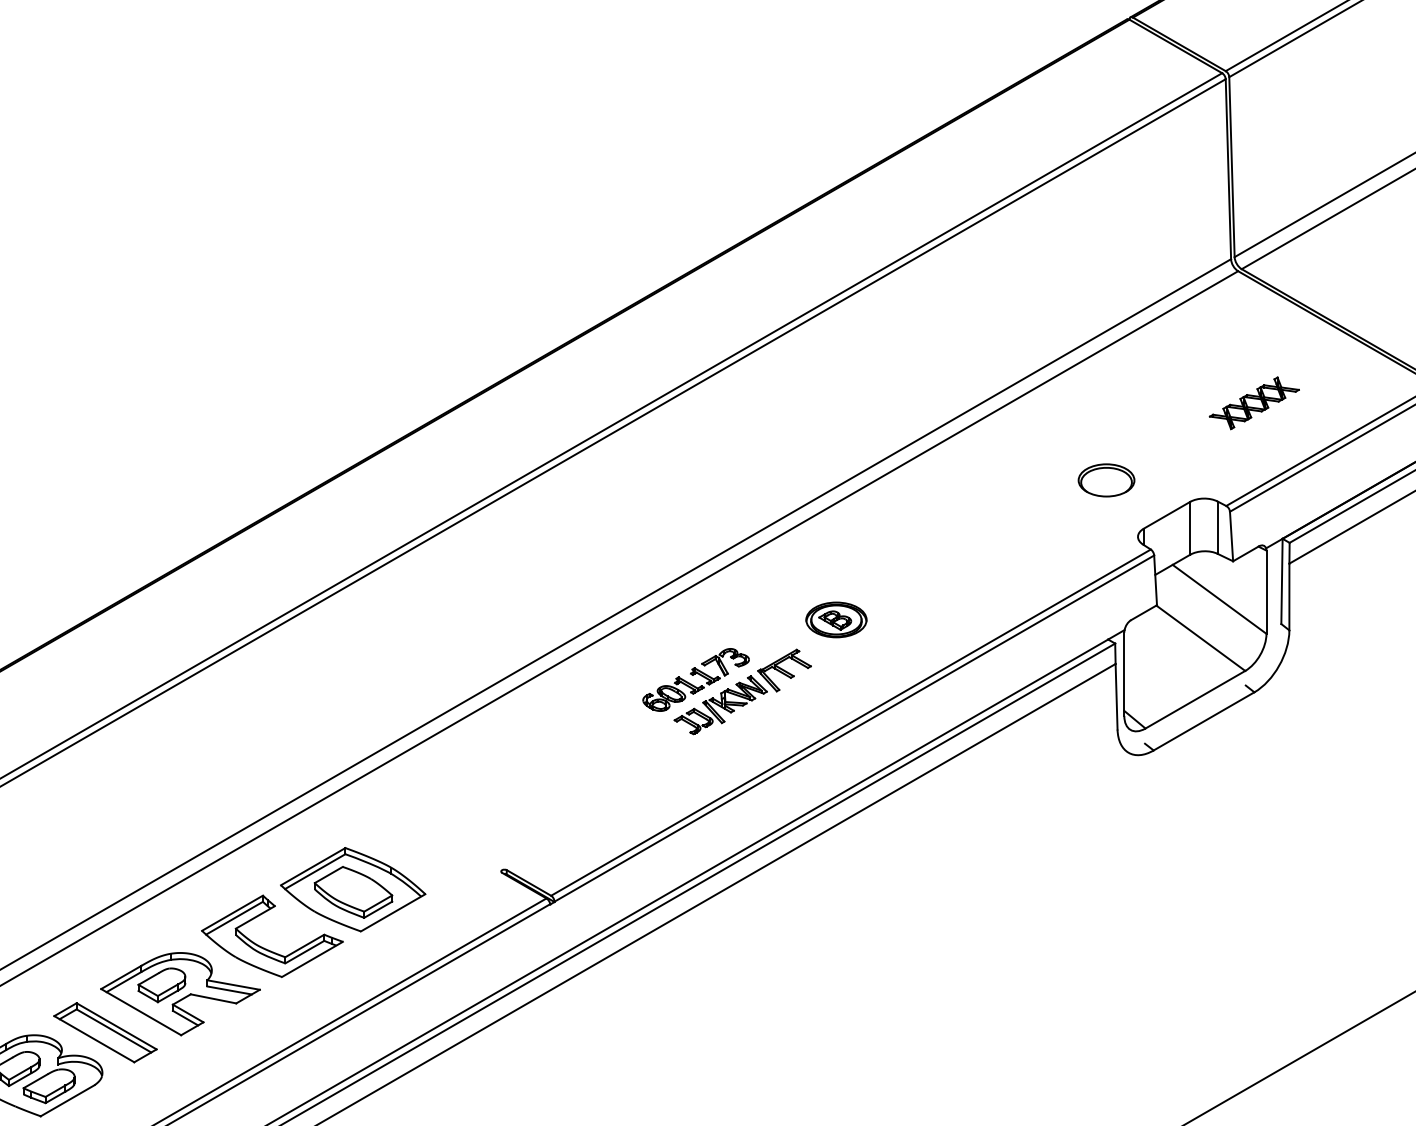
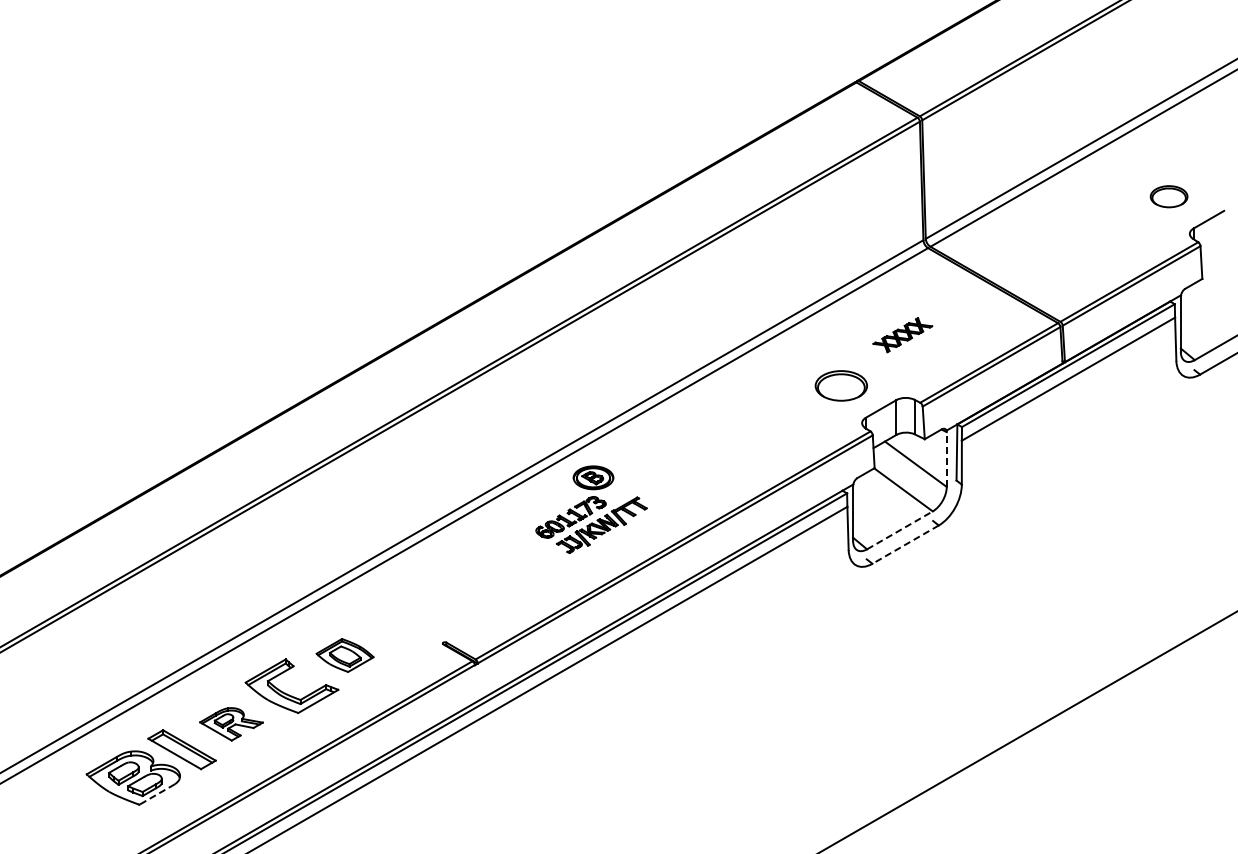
part: (1253, 403) -> (902, 335), moved
part: (1106, 479) -> (841, 385), size x1.4
line: (1266, 592) -> (946, 459), solid -> dashed
part: (836, 619) -> (593, 477), moved
line: (1194, 699) -> (899, 530), solid -> dashed
line: (1203, 721) -> (905, 544), solid -> dashed
part: (352, 889) -> (344, 655), size x0.6
part: (180, 994) -> (231, 724), size x0.6
line: (66, 1100) -> (156, 794), solid -> dashed

